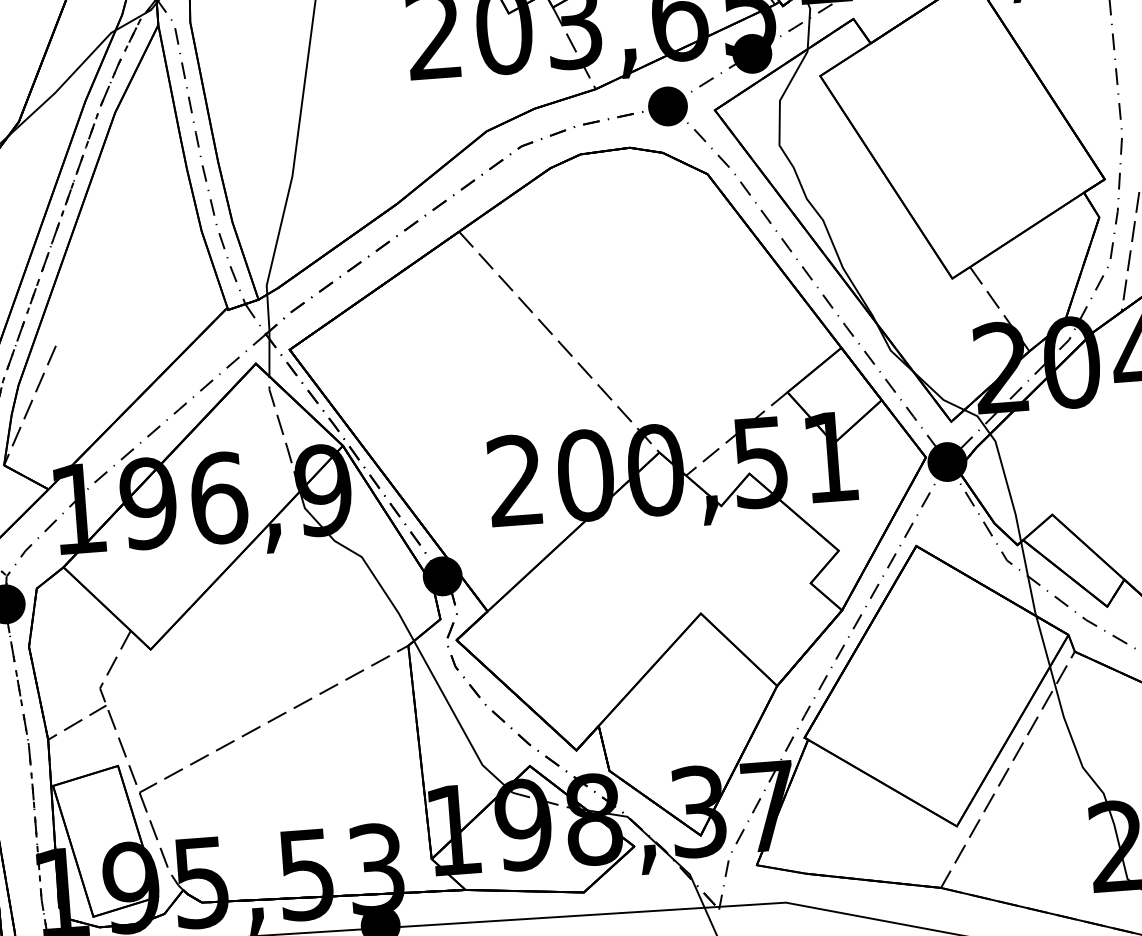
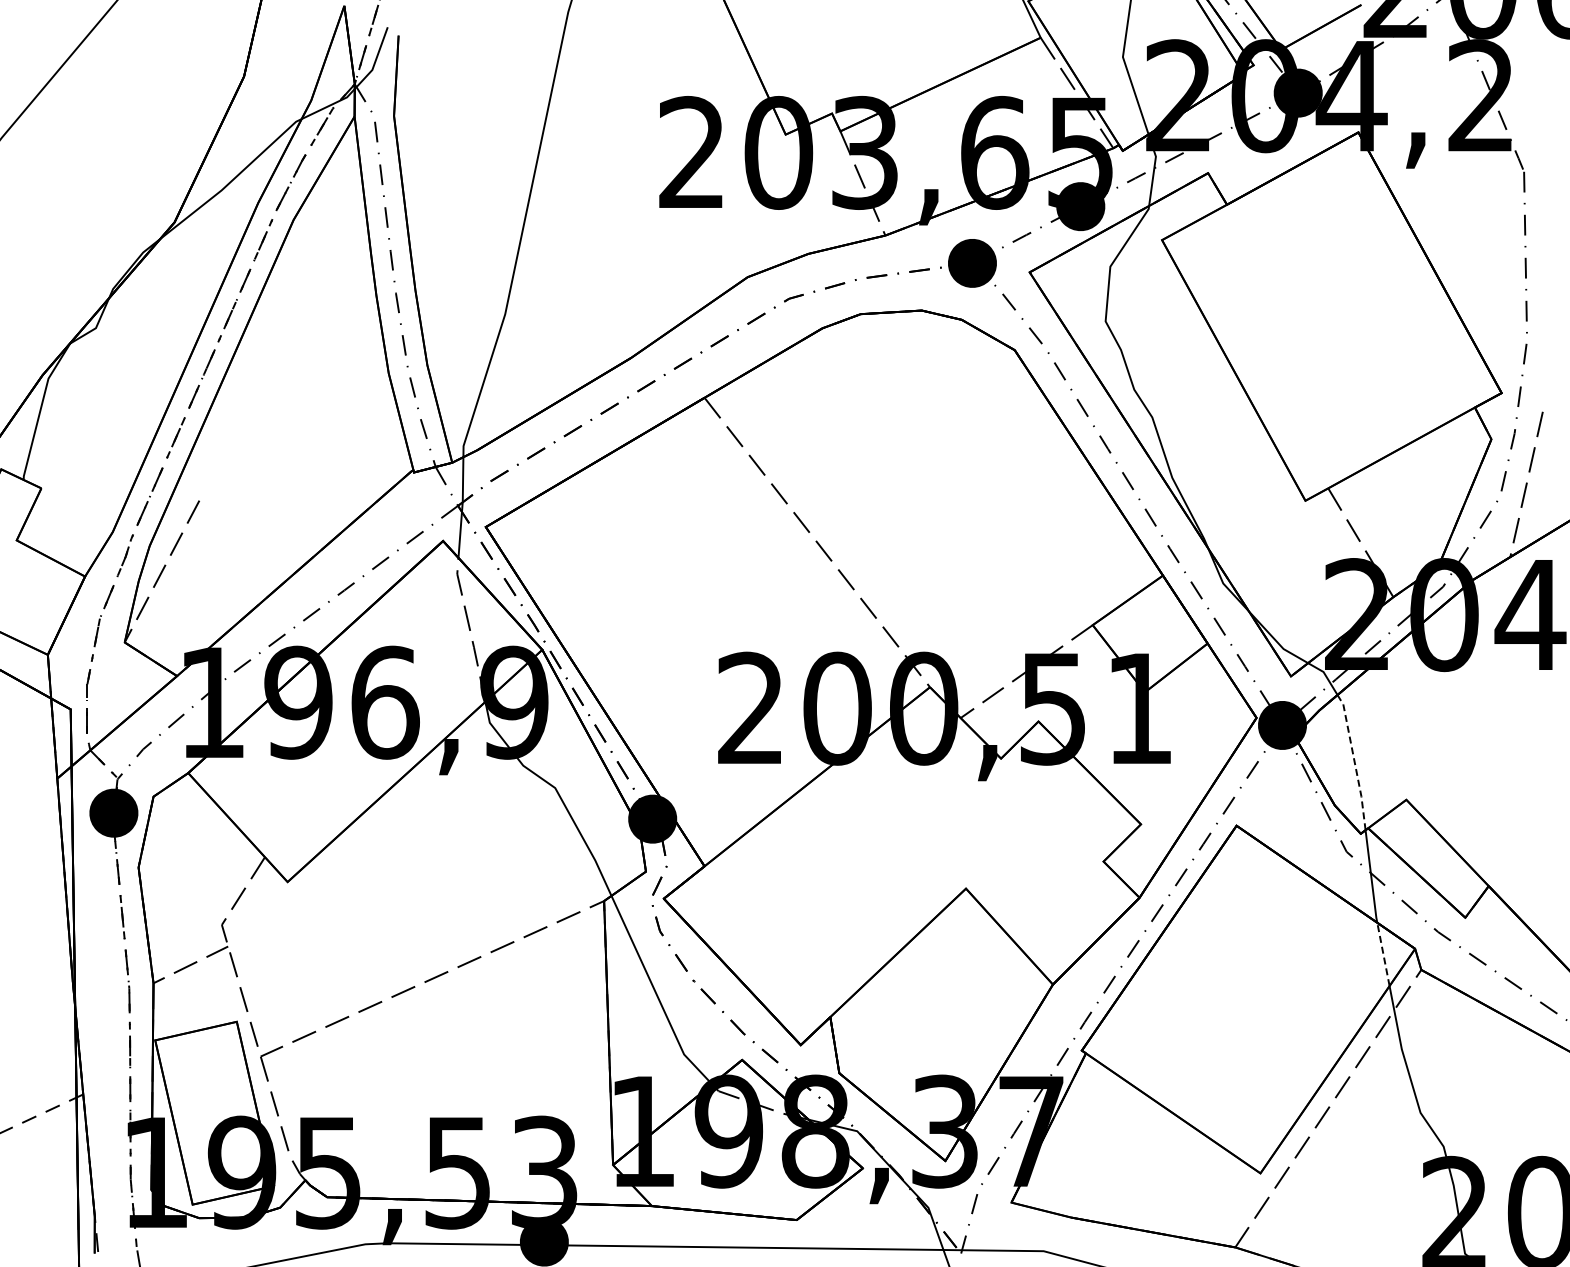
line: (1007, 486) -> (1354, 761), solid -> dashed
line: (1043, 640) -> (1383, 953), solid -> dashed

